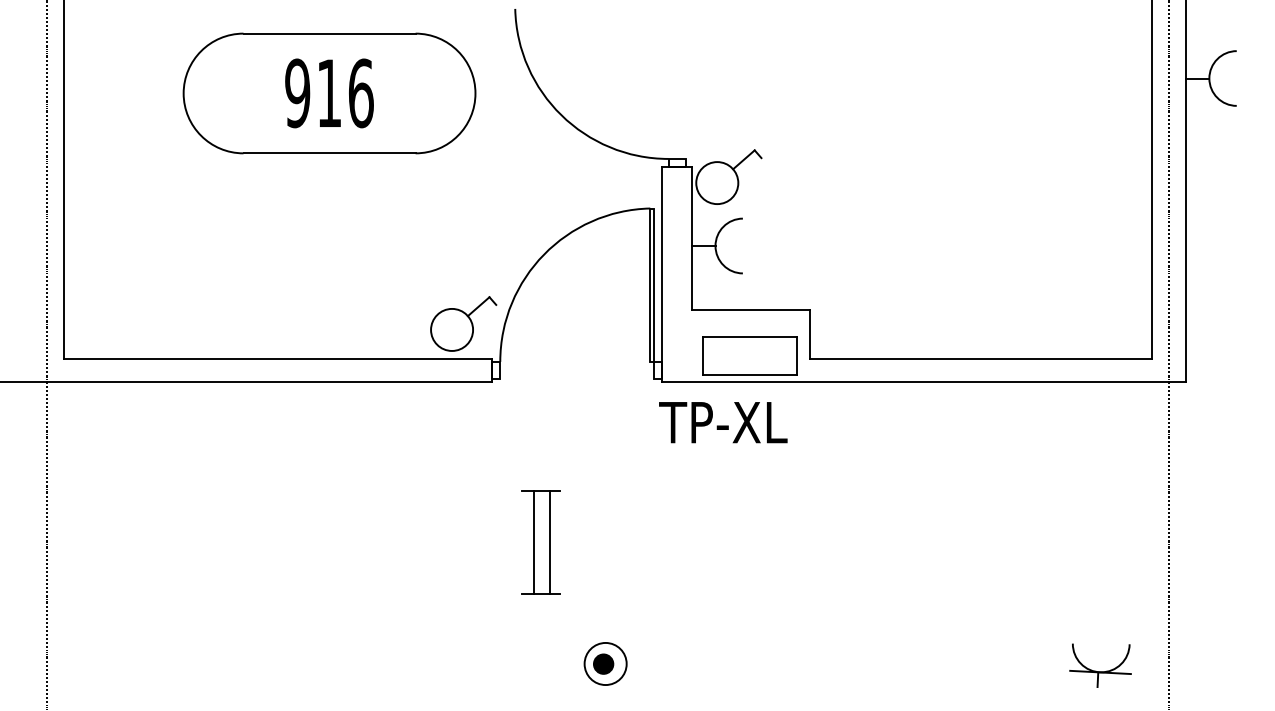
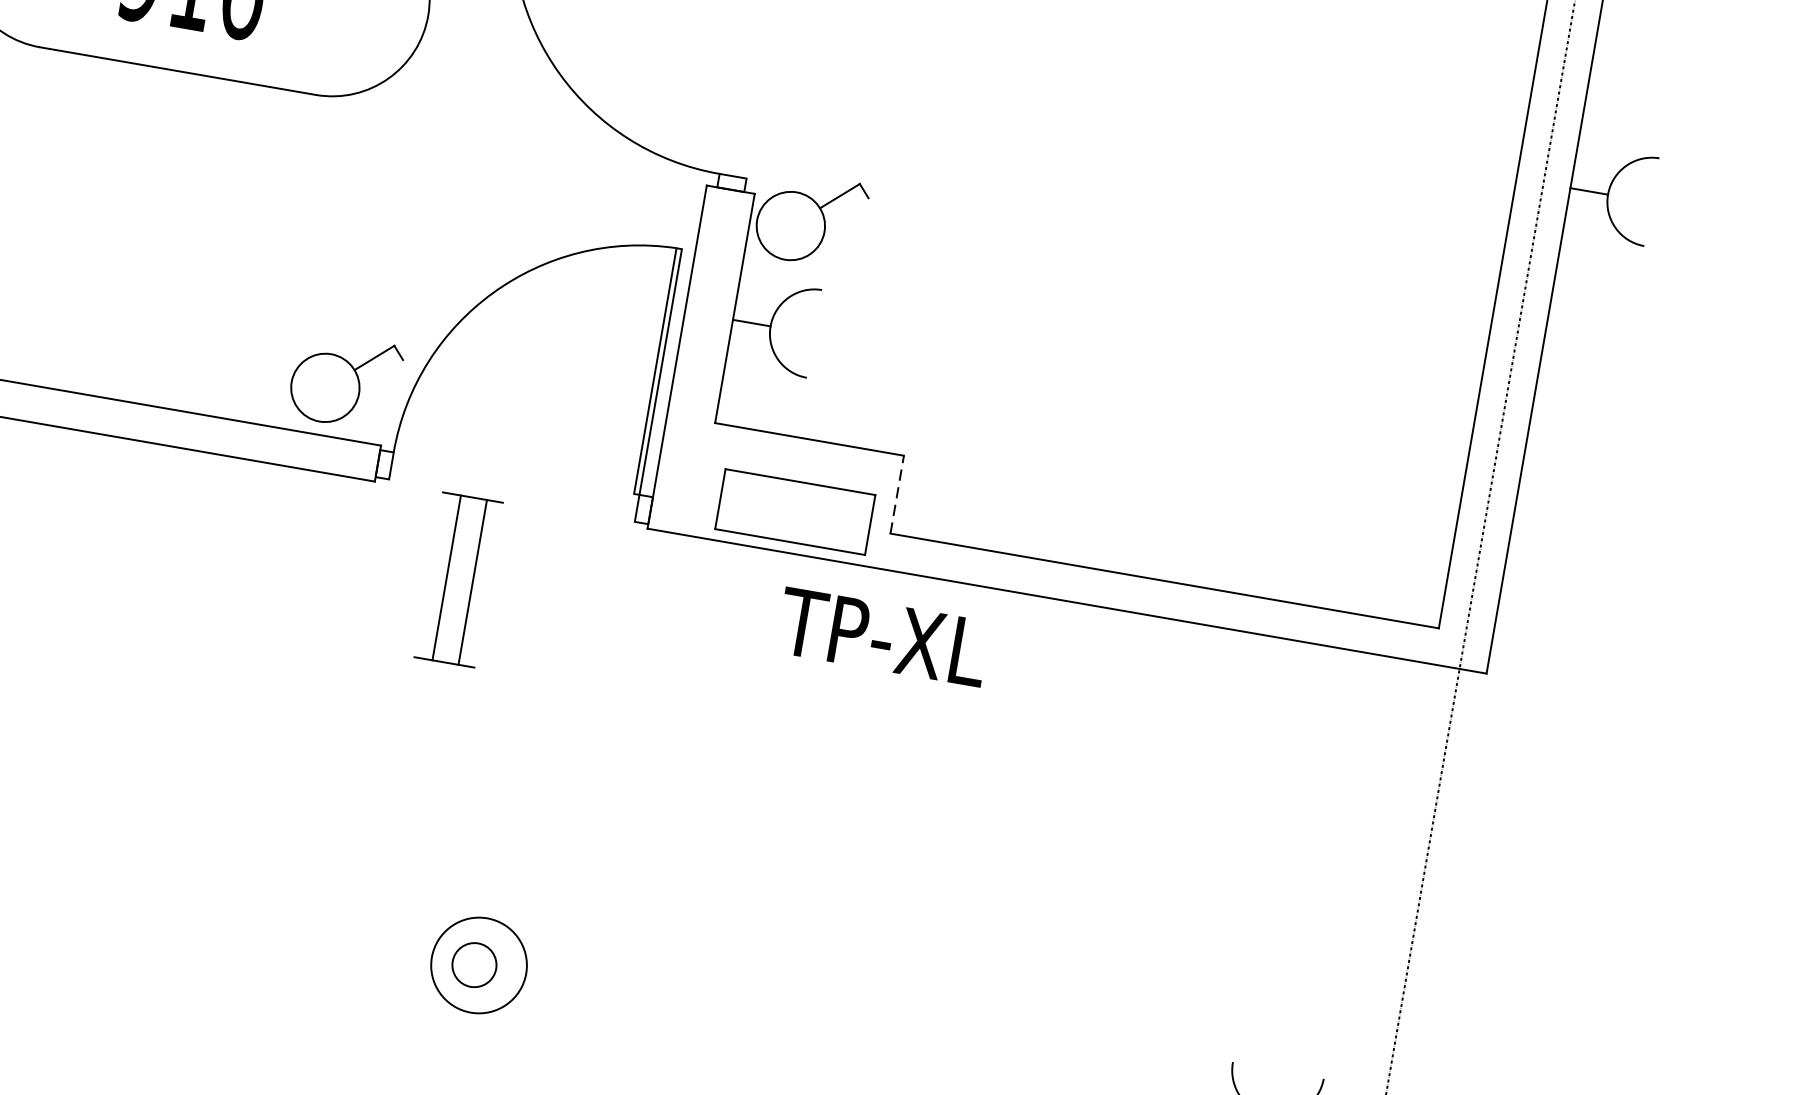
line: (809, 334) -> (896, 494), solid -> dashed
text: (723, 422) -> (883, 636), moved
part: (540, 542) -> (457, 579), moved
part: (605, 663) -> (478, 964), size x1.4

